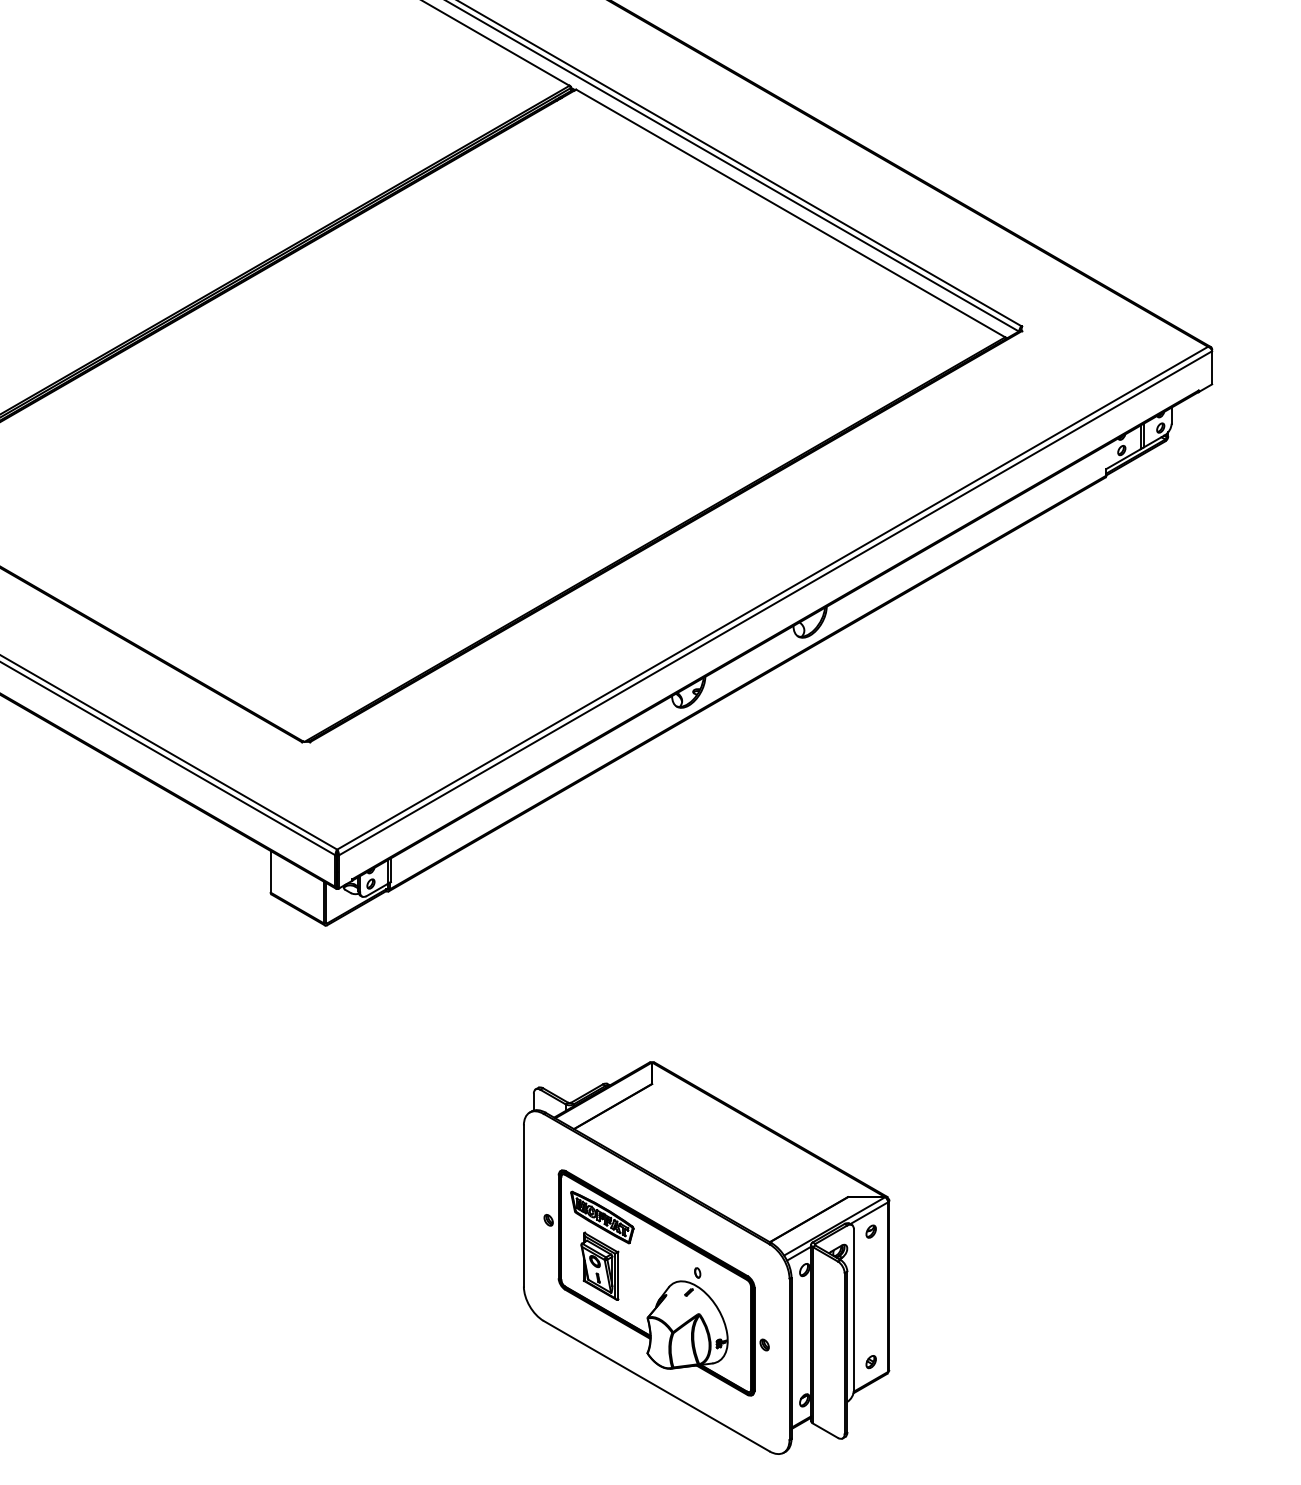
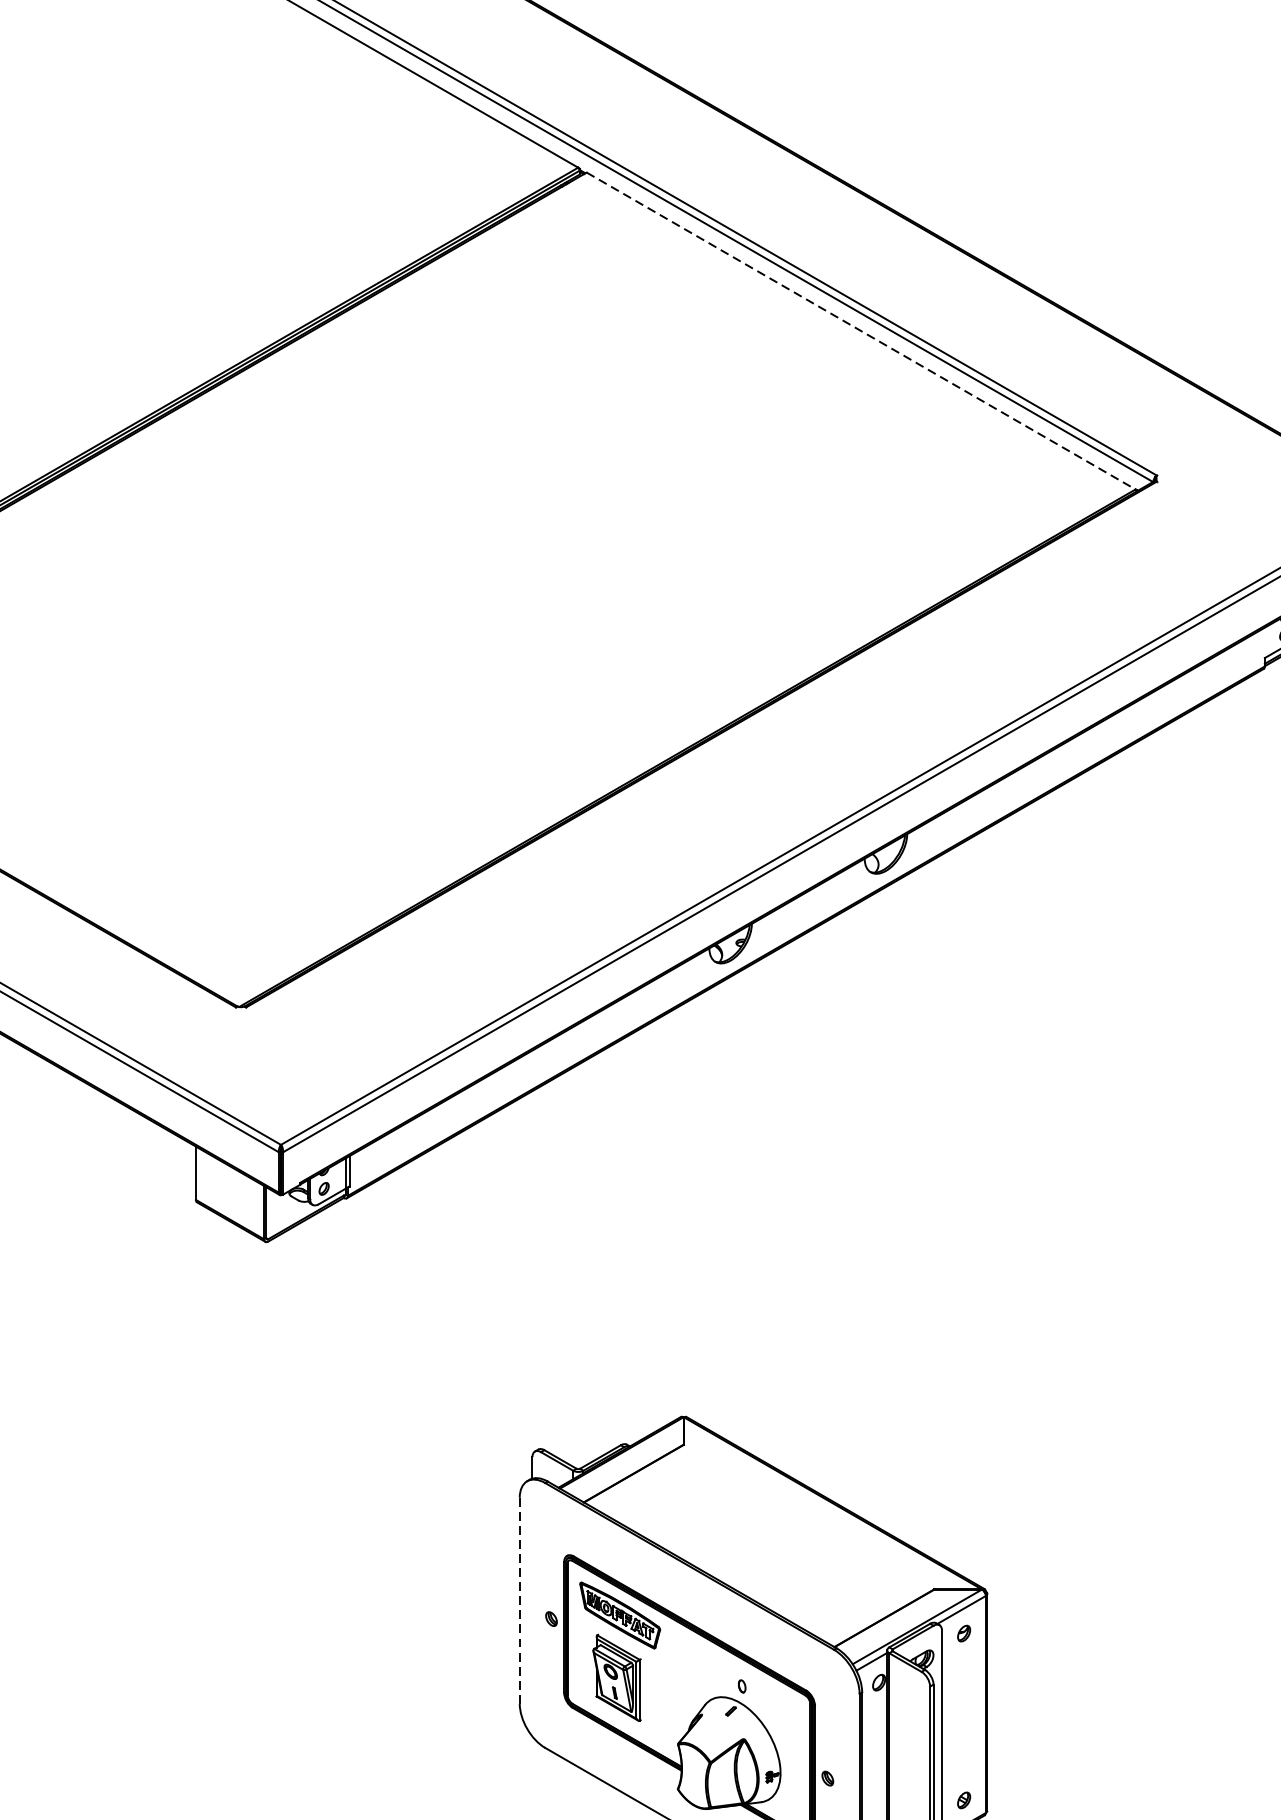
line: (790, 213) -> (860, 331), solid -> dashed
line: (523, 1205) -> (519, 1600), solid -> dashed

